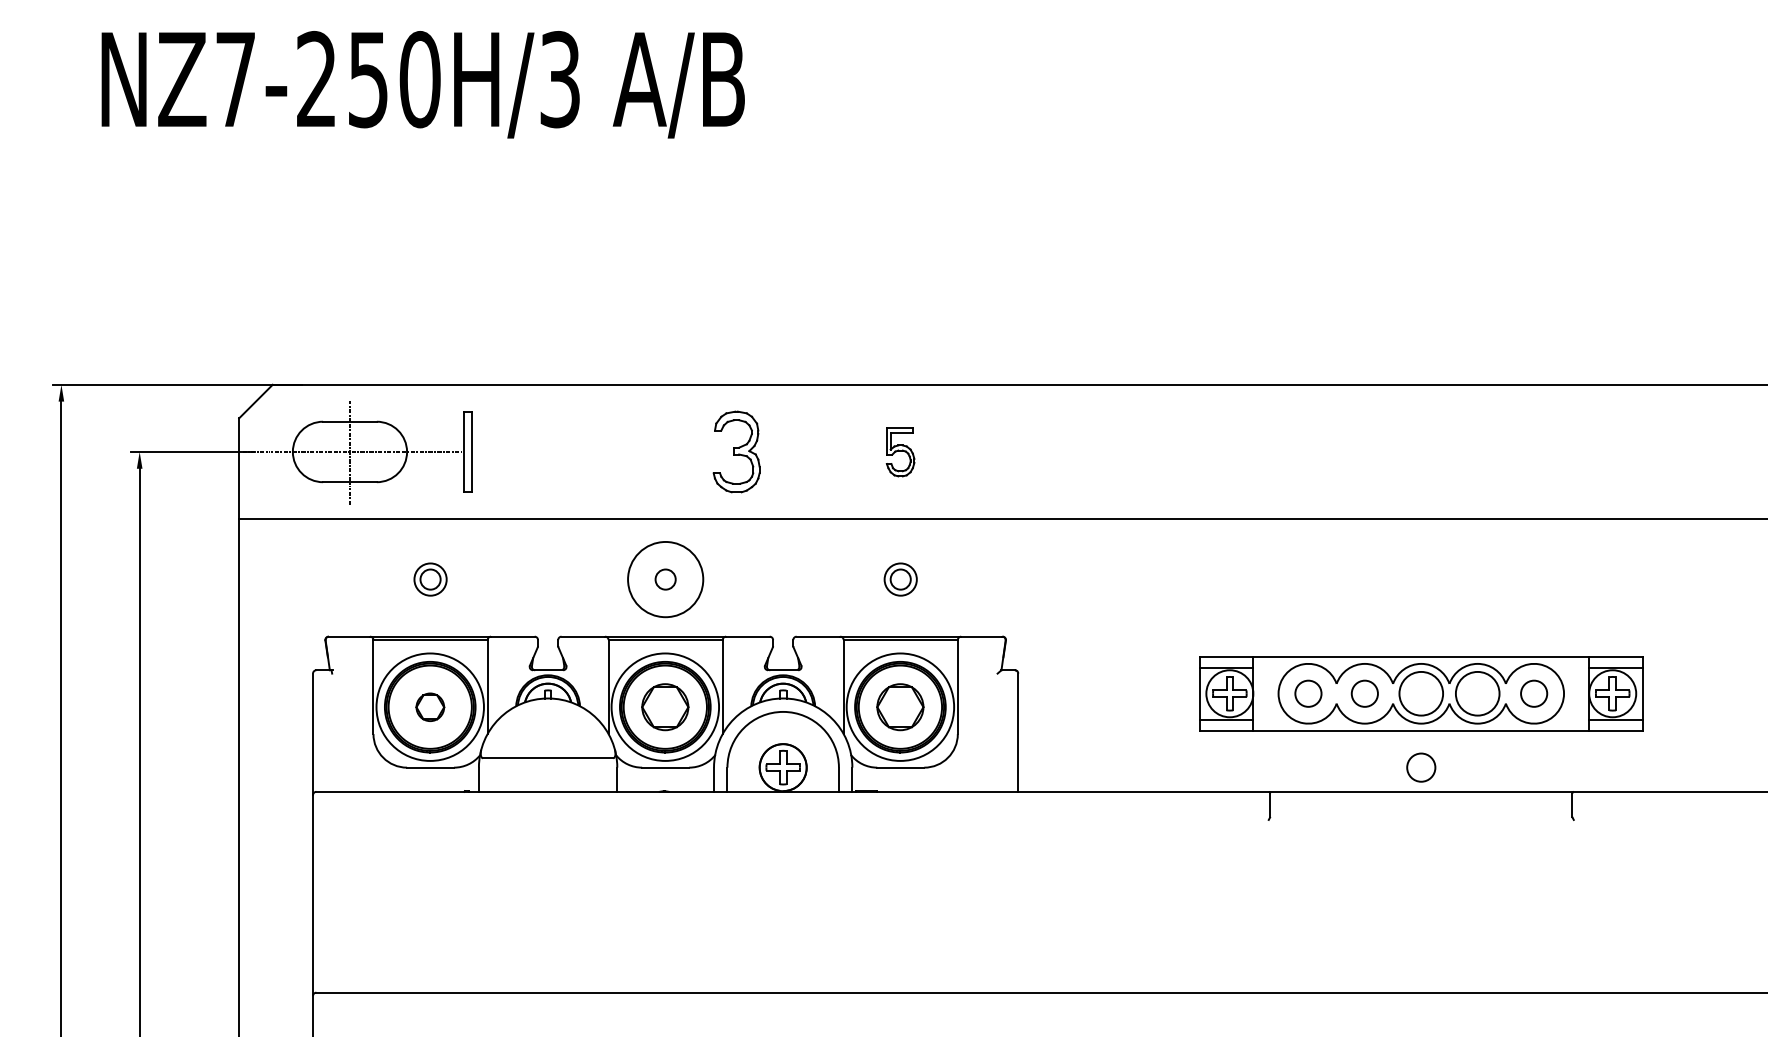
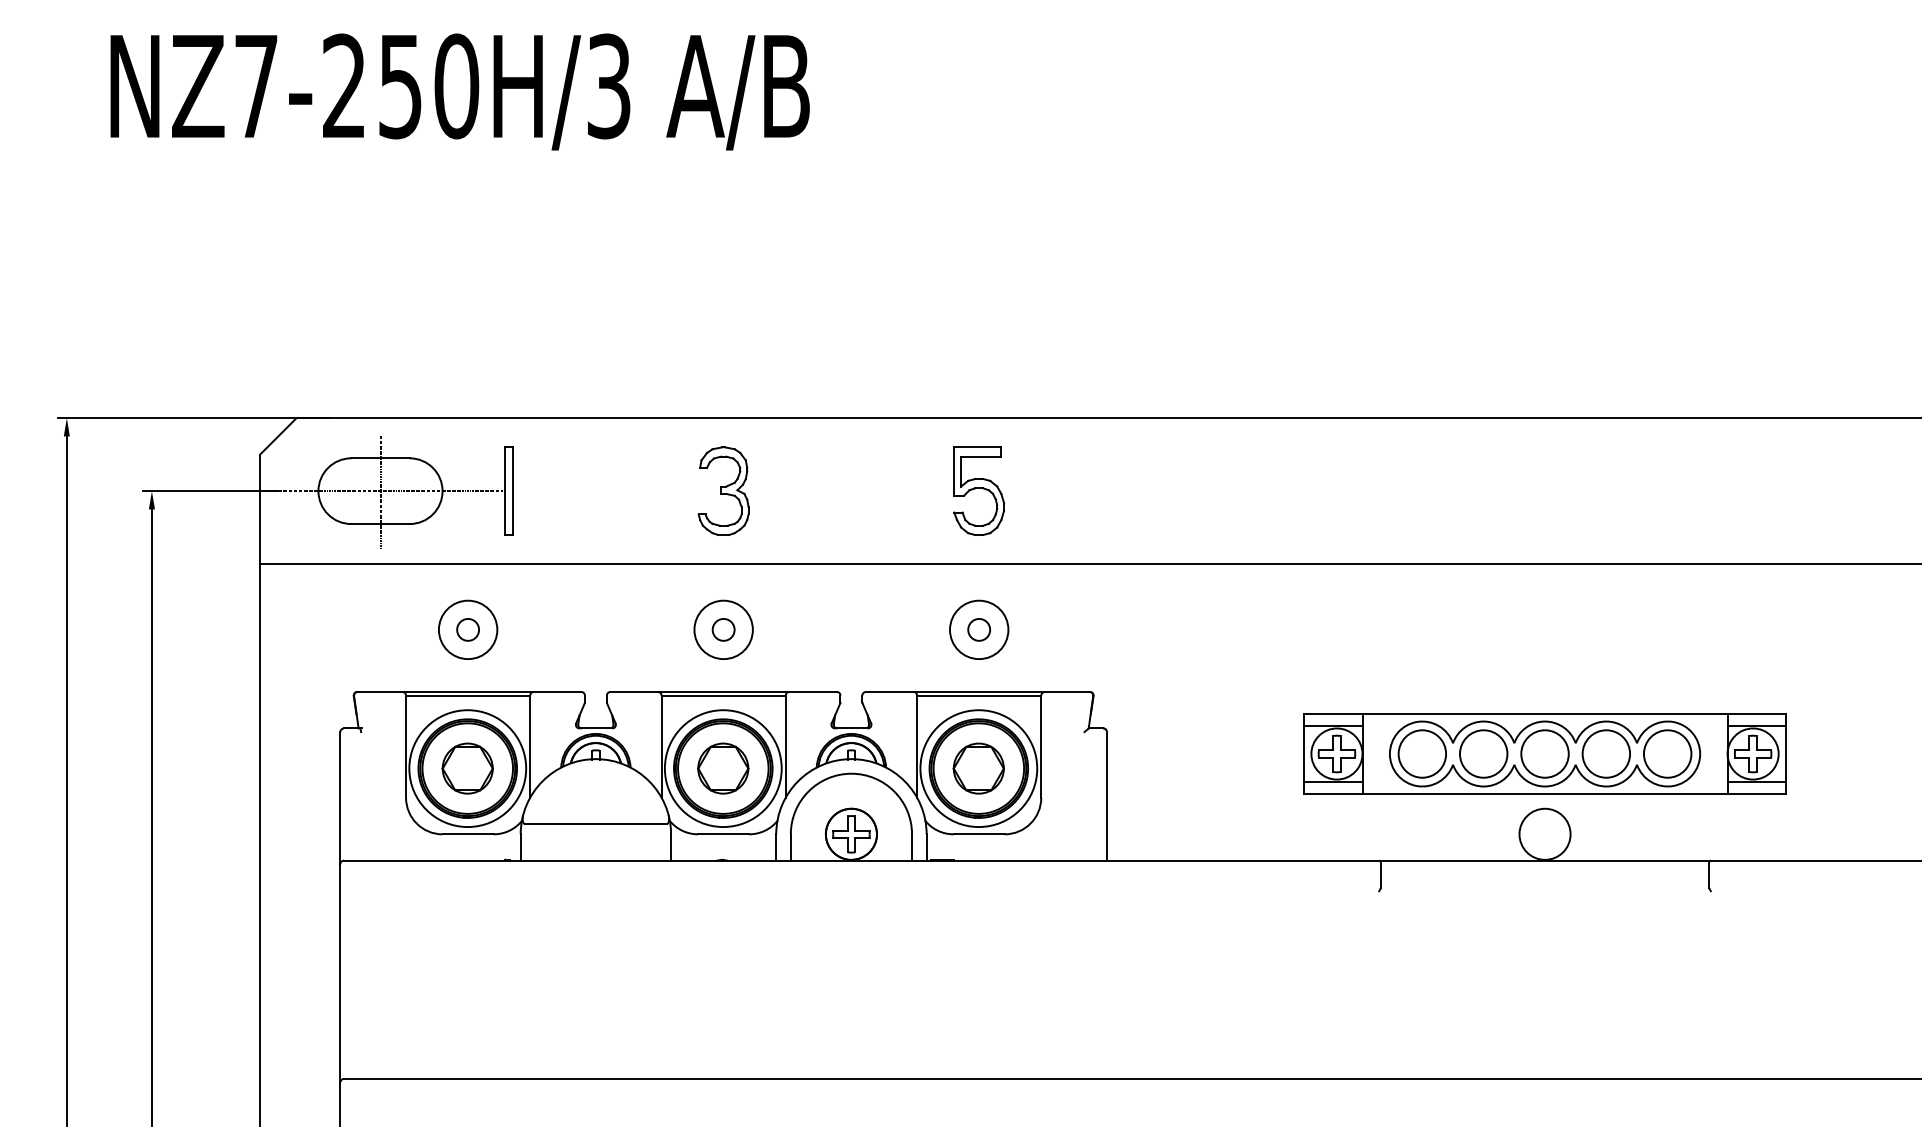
part: (736, 451) -> (723, 490), moved
part: (900, 452) -> (978, 491), size x1.67
circle: (430, 579) -> (468, 629), size x1.67
circle: (665, 579) -> (723, 629), size x0.71
circle: (900, 579) -> (978, 629), size x1.67
circle: (1308, 693) -> (1422, 753), size x1.67
circle: (1364, 693) -> (1483, 753), size x1.67
circle: (1533, 693) -> (1667, 753), size x1.67
part: (430, 707) -> (468, 768), size x1.67
circle: (1420, 767) -> (1544, 834), size x1.67

